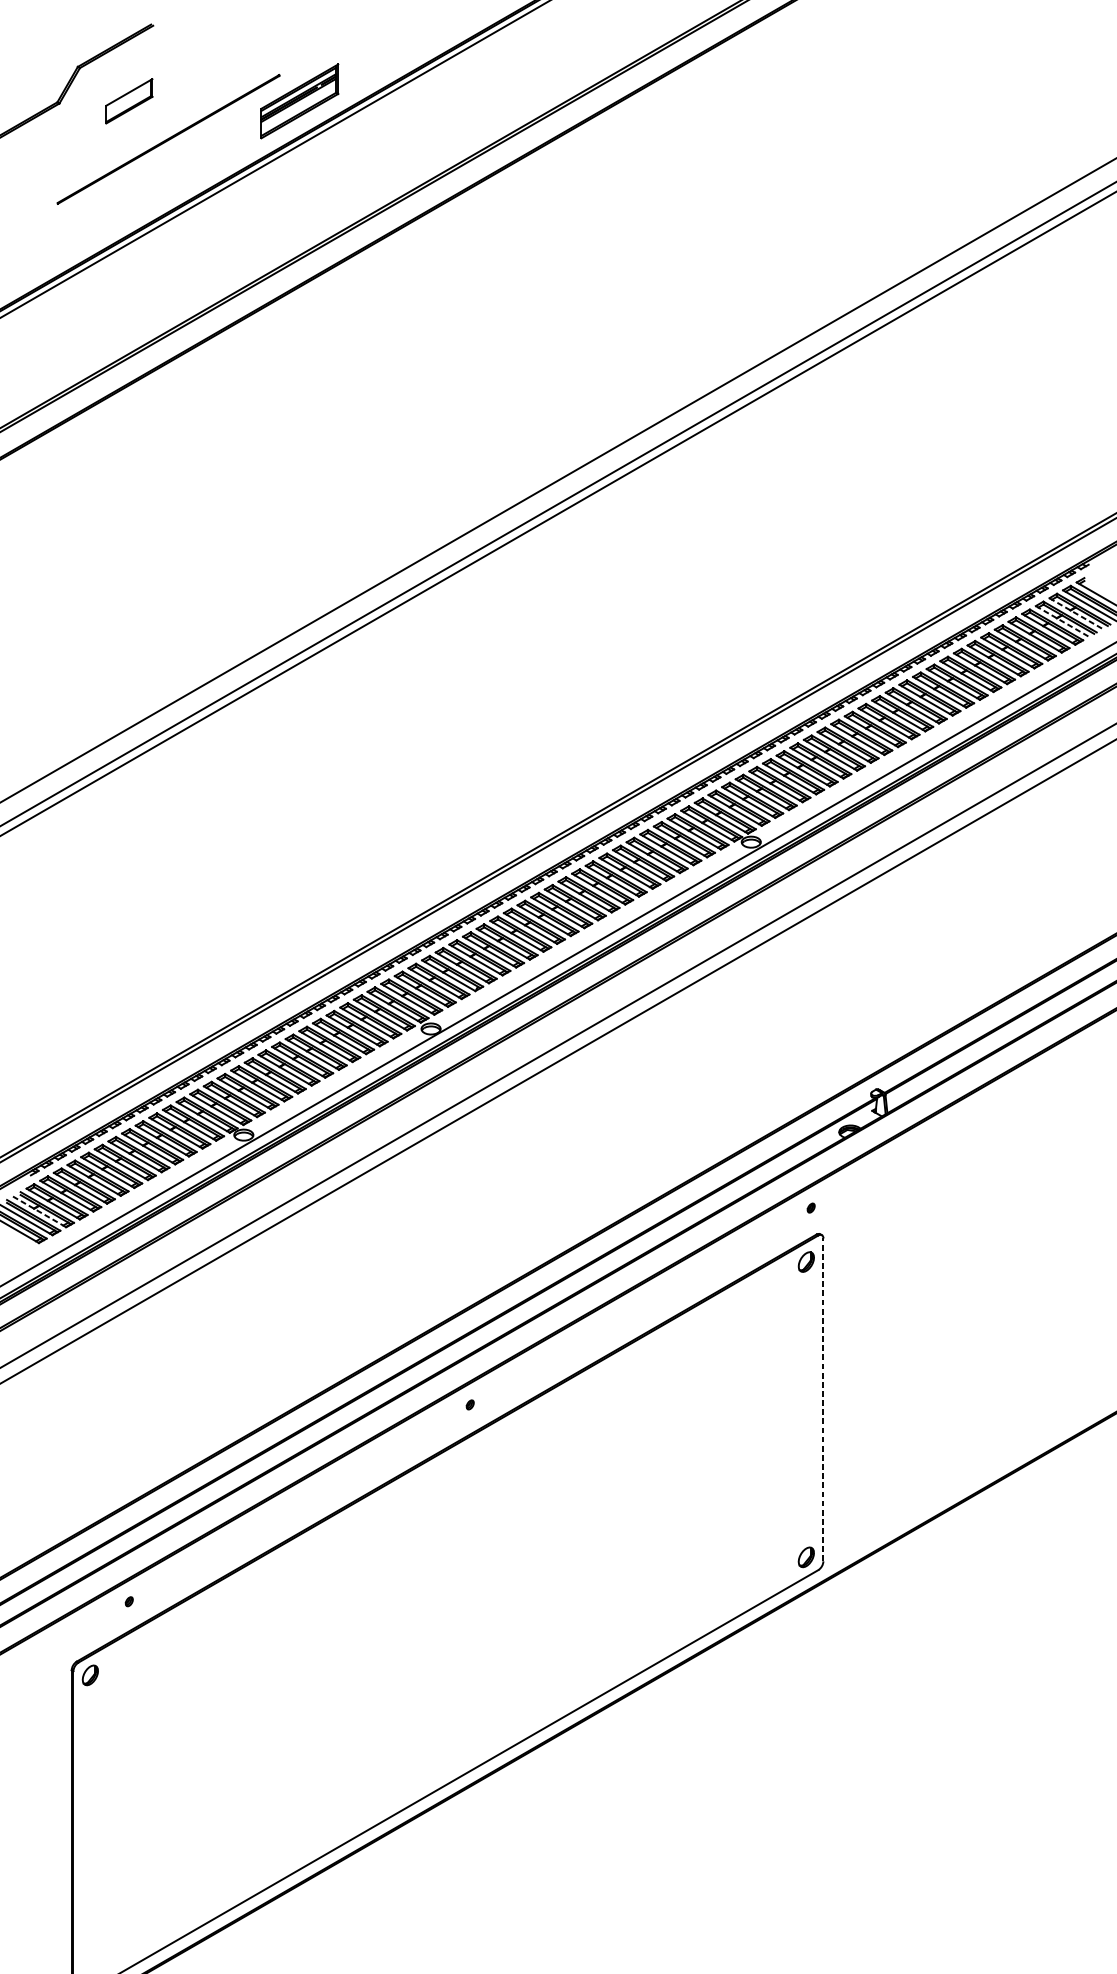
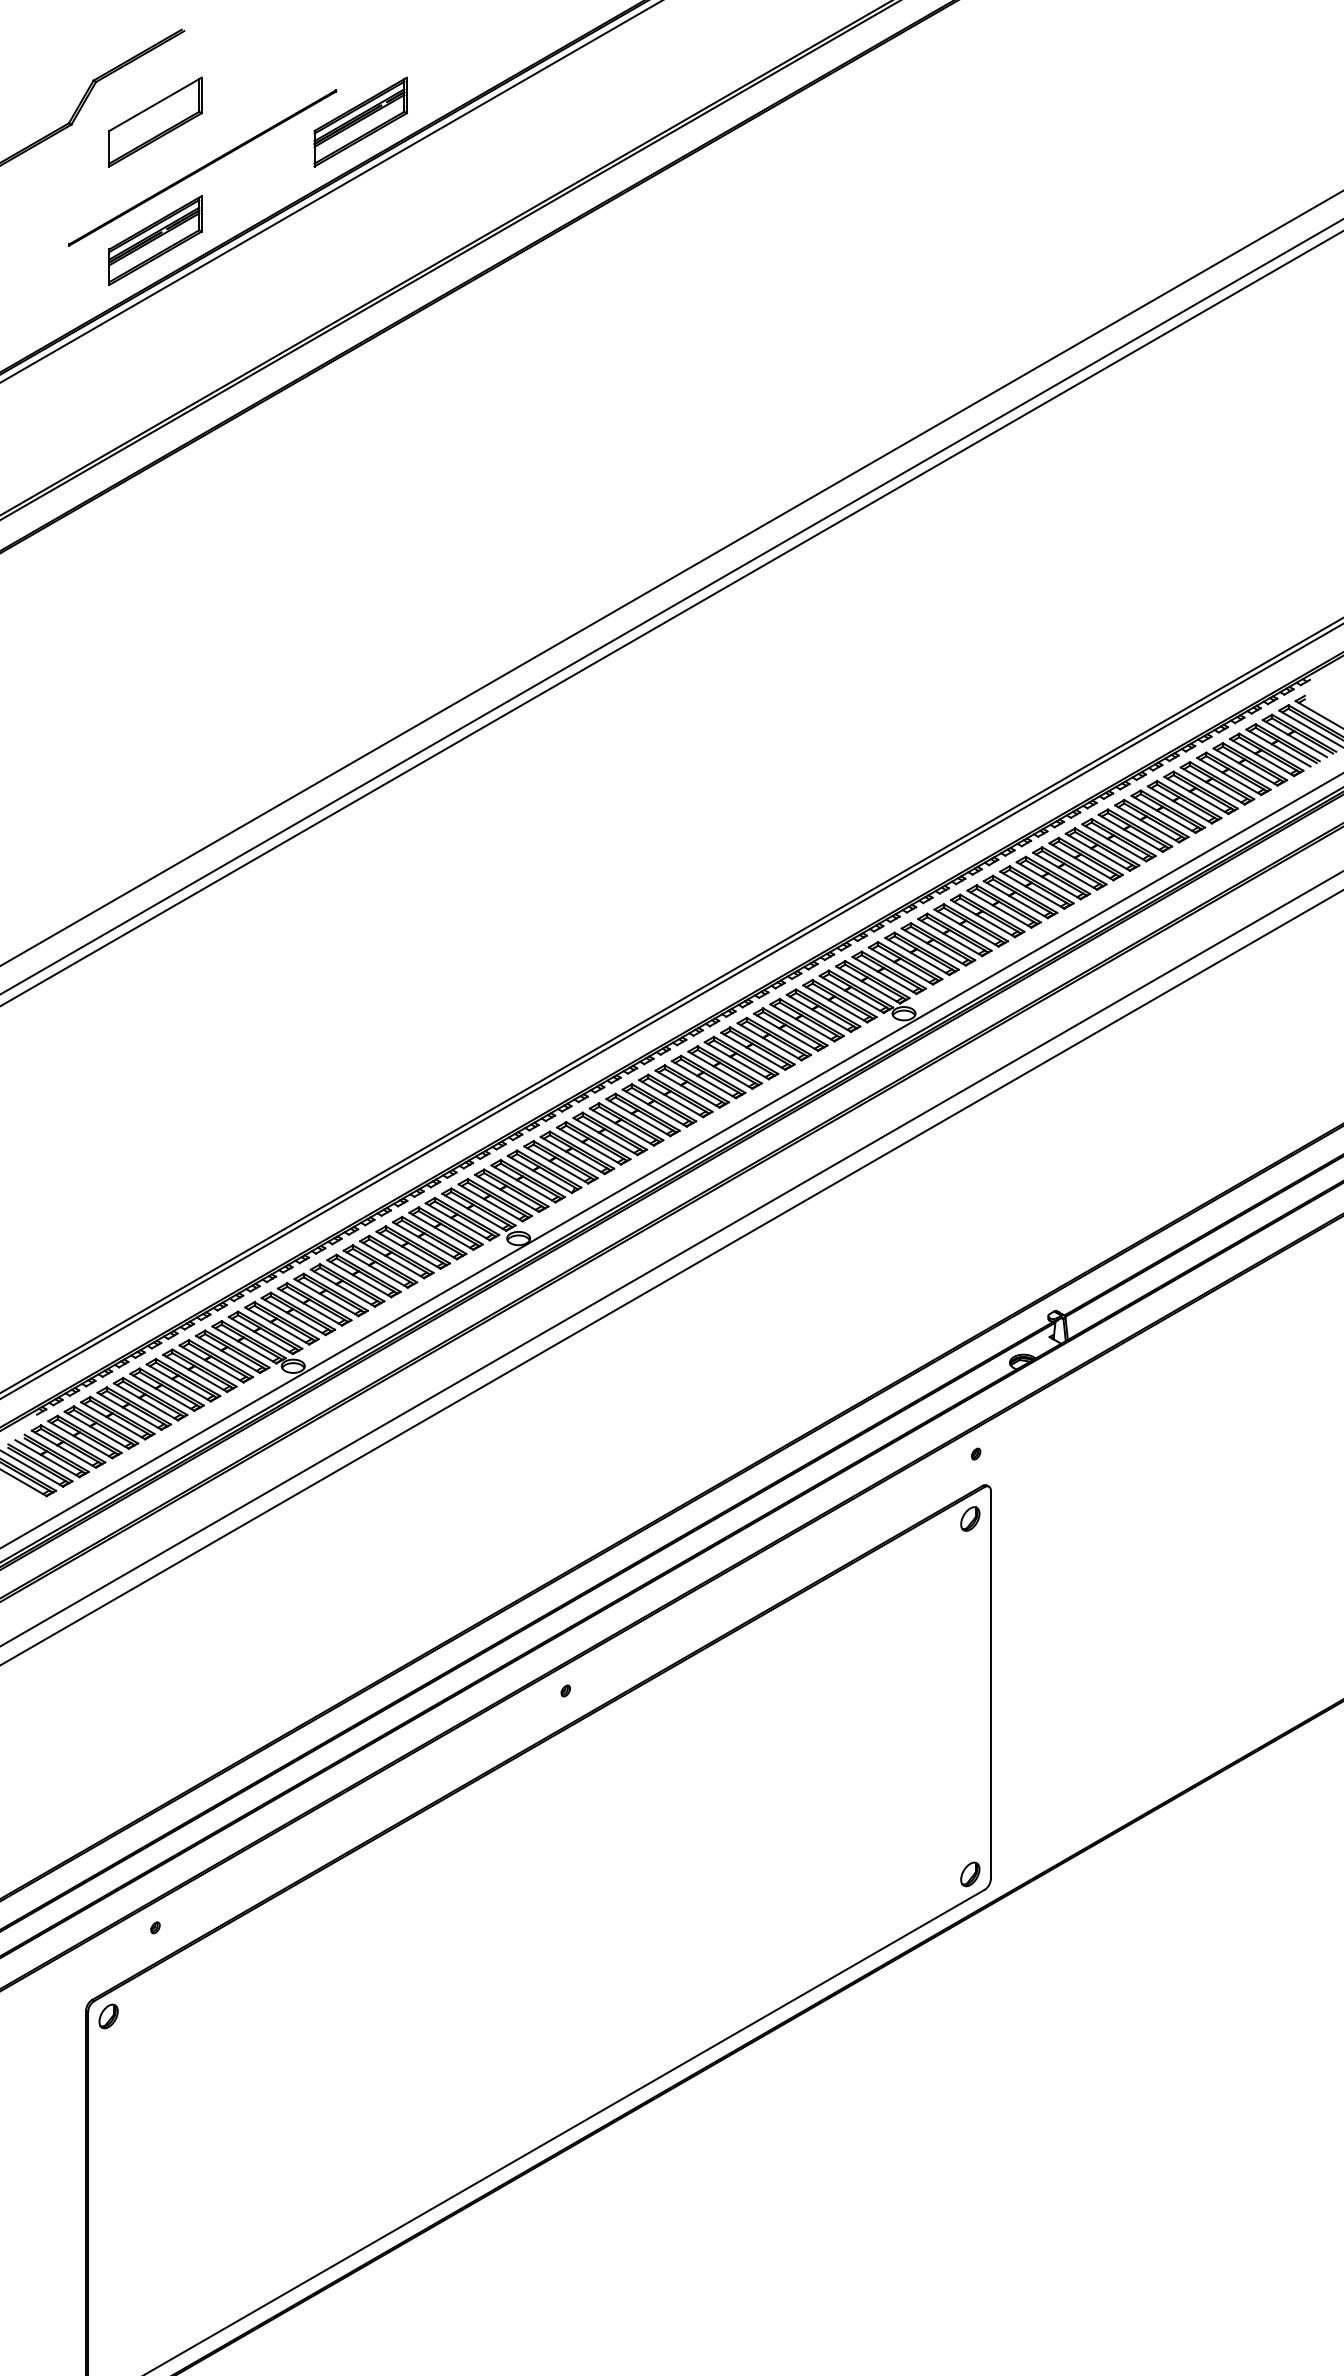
part: (129, 100) -> (155, 121), size x1.67
part: (129, 199) -> (155, 240), added
line: (1076, 613) -> (1295, 738), dashed -> solid
line: (1062, 621) -> (1278, 748), dashed -> solid
line: (39, 1211) -> (47, 1458), dashed -> solid
line: (823, 1399) -> (990, 1684), dashed -> solid

